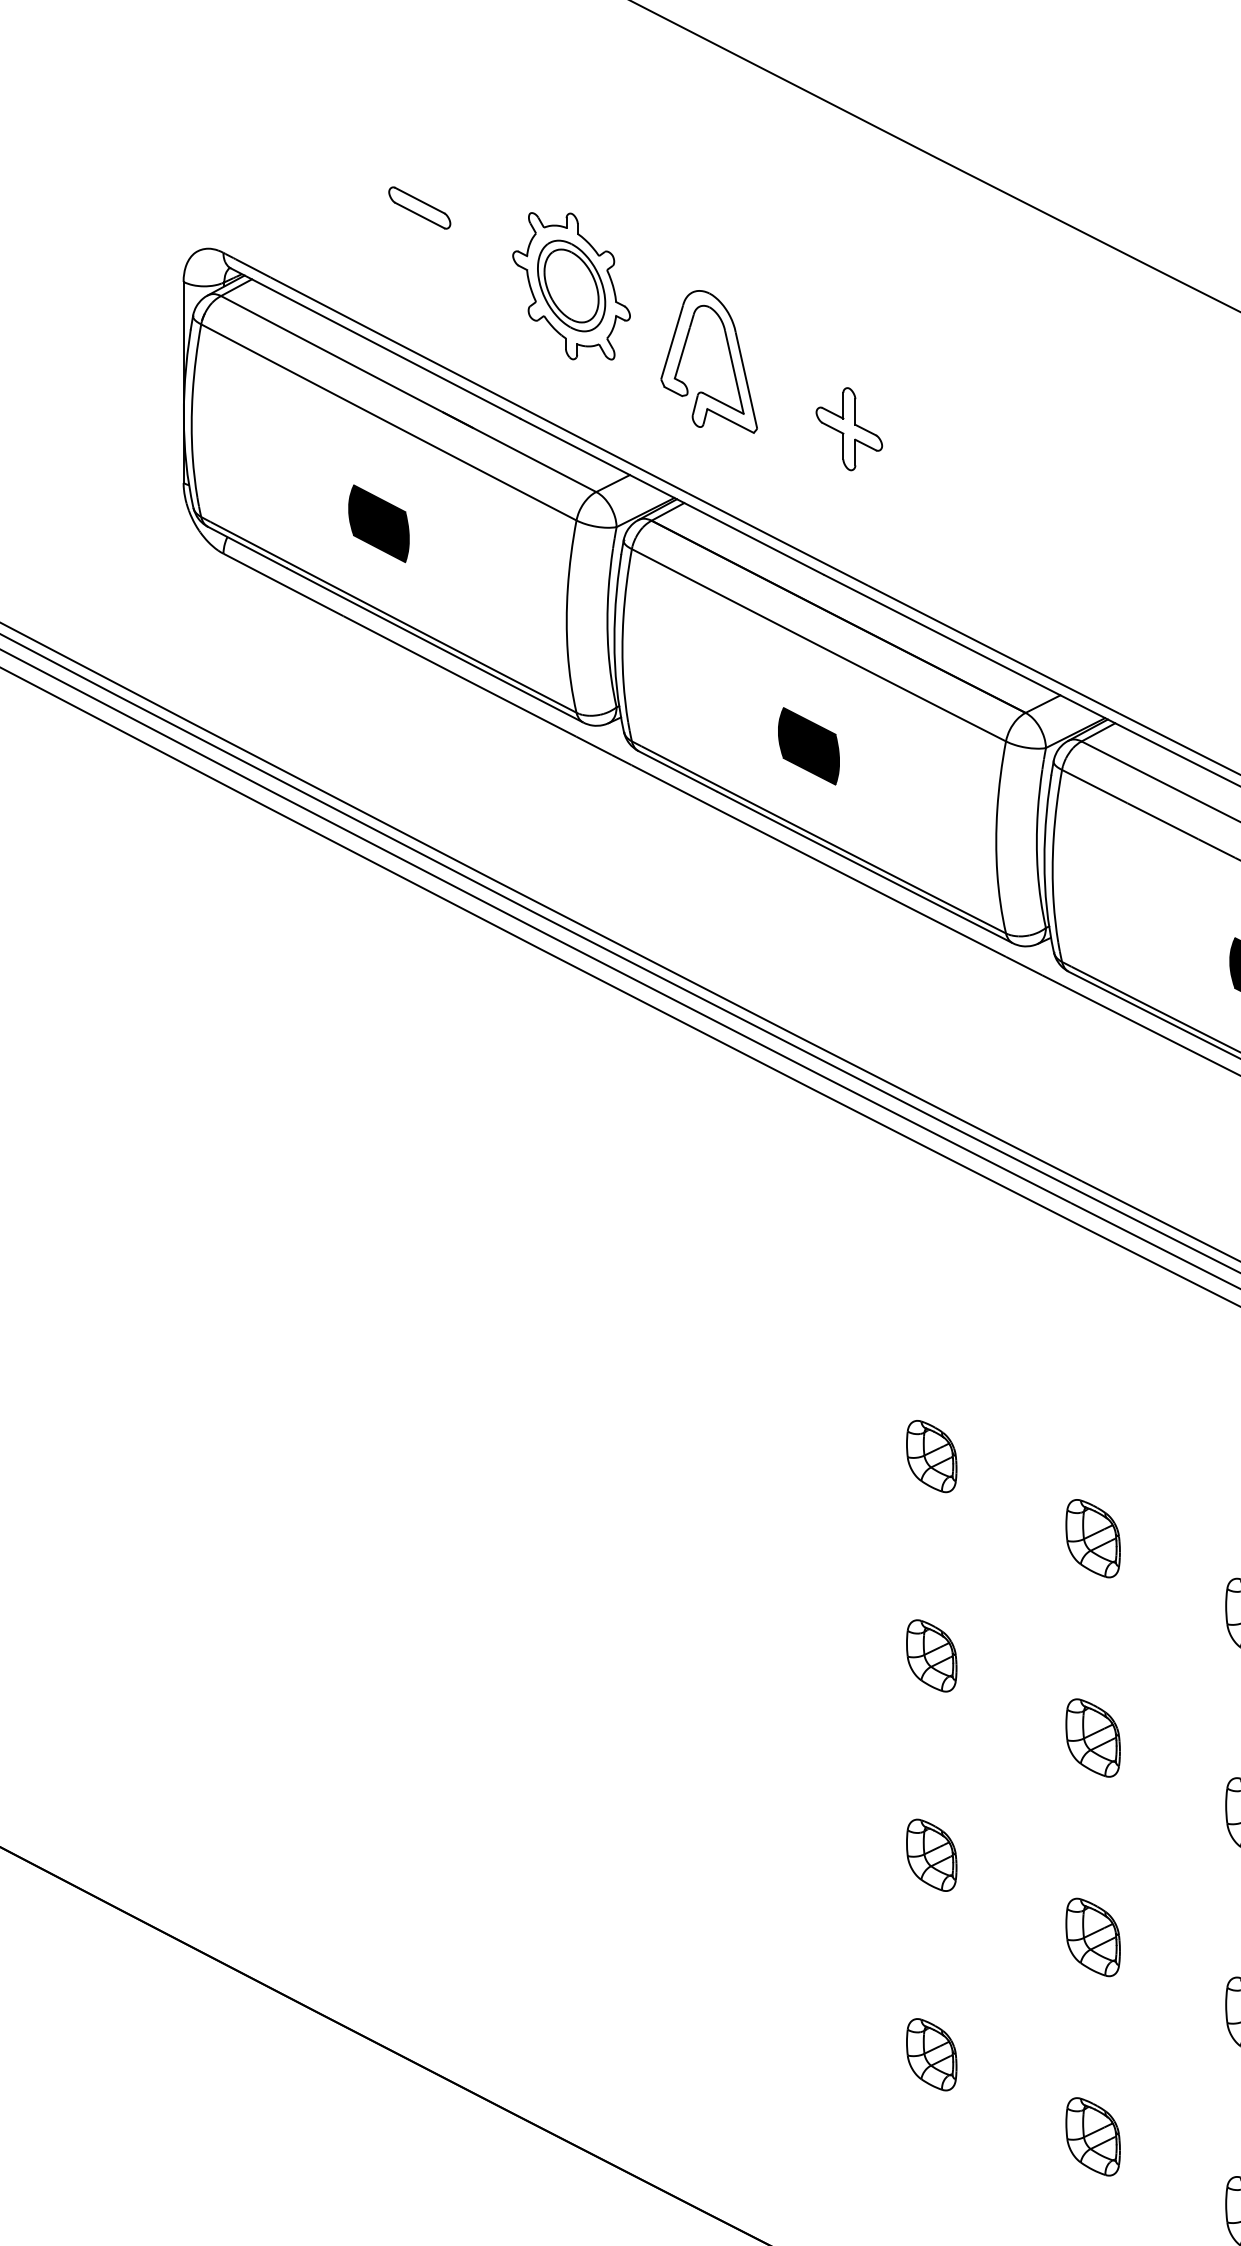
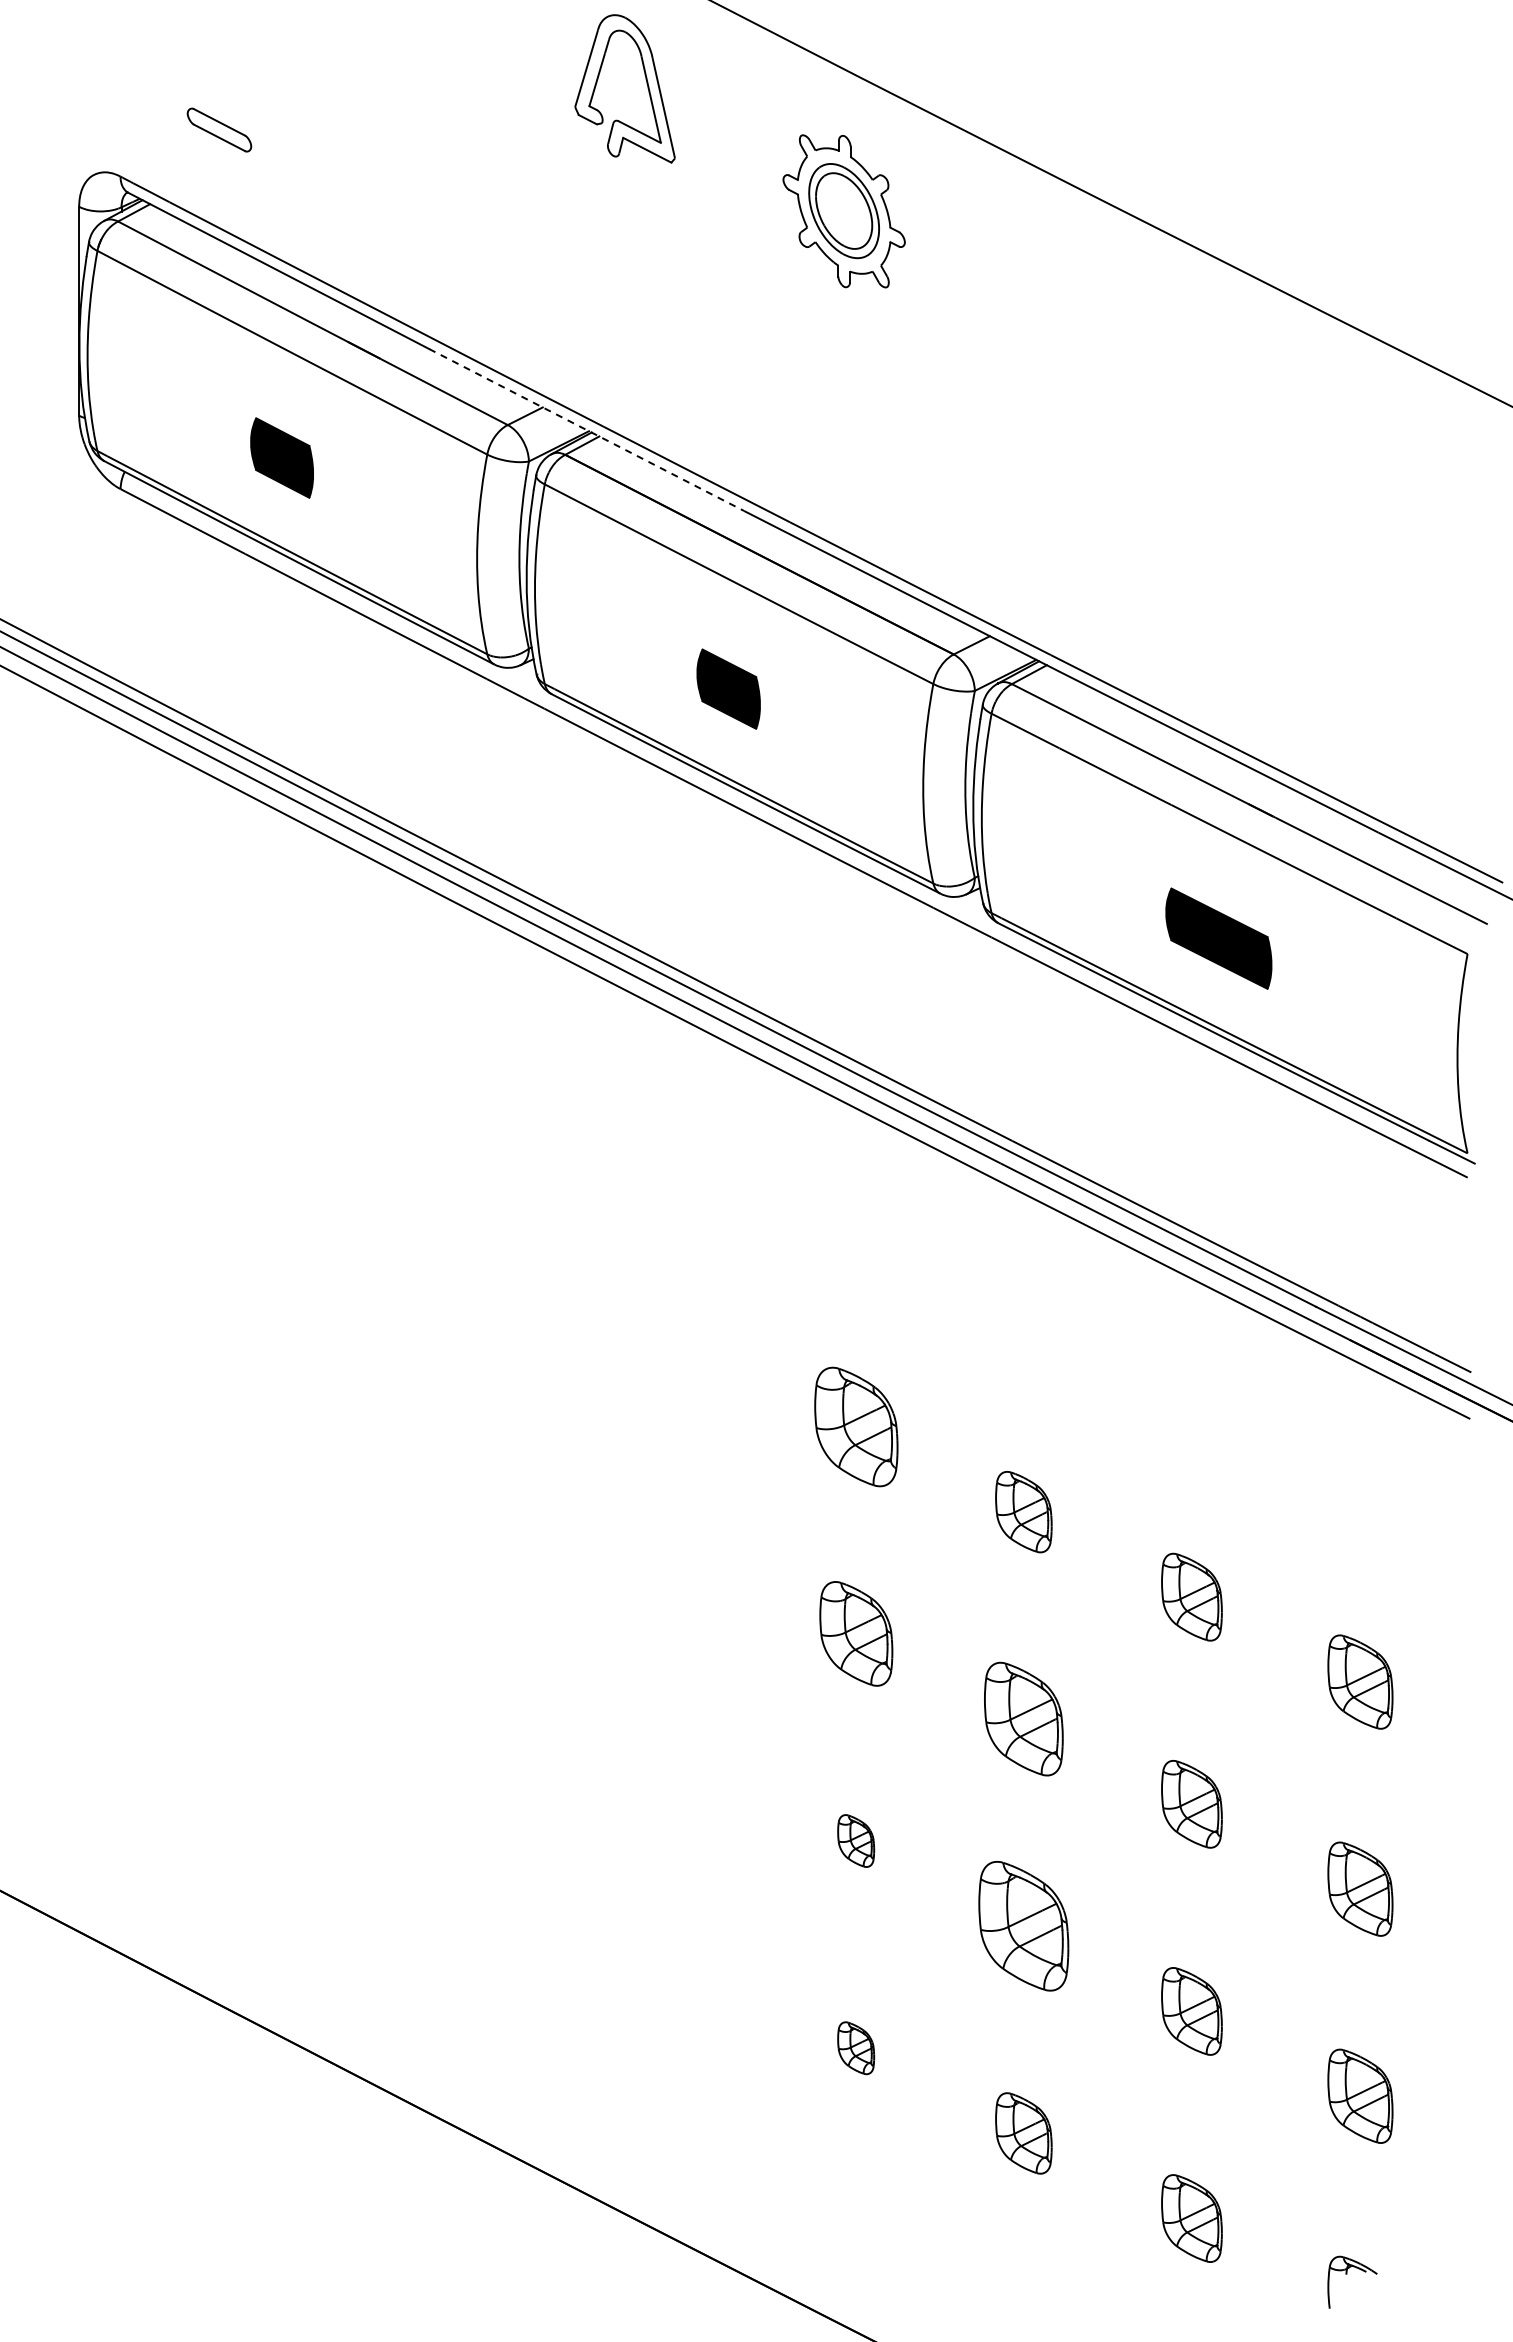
part: (419, 207) -> (219, 129), moved
part: (570, 286) -> (843, 211), moved
part: (729, 357) -> (646, 84), moved
part: (849, 428) -> (770, 359), removed
line: (673, 497) -> (587, 430), solid -> dashed
part: (931, 1456) -> (855, 1426), size x1.6
part: (931, 1655) -> (855, 1633), size x1.4
part: (1092, 1738) -> (1023, 1719), size x1.4
part: (931, 1854) -> (855, 1840), size x0.7
part: (1092, 1937) -> (1023, 1926), size x1.6
part: (931, 2055) -> (855, 2048), size x0.7

